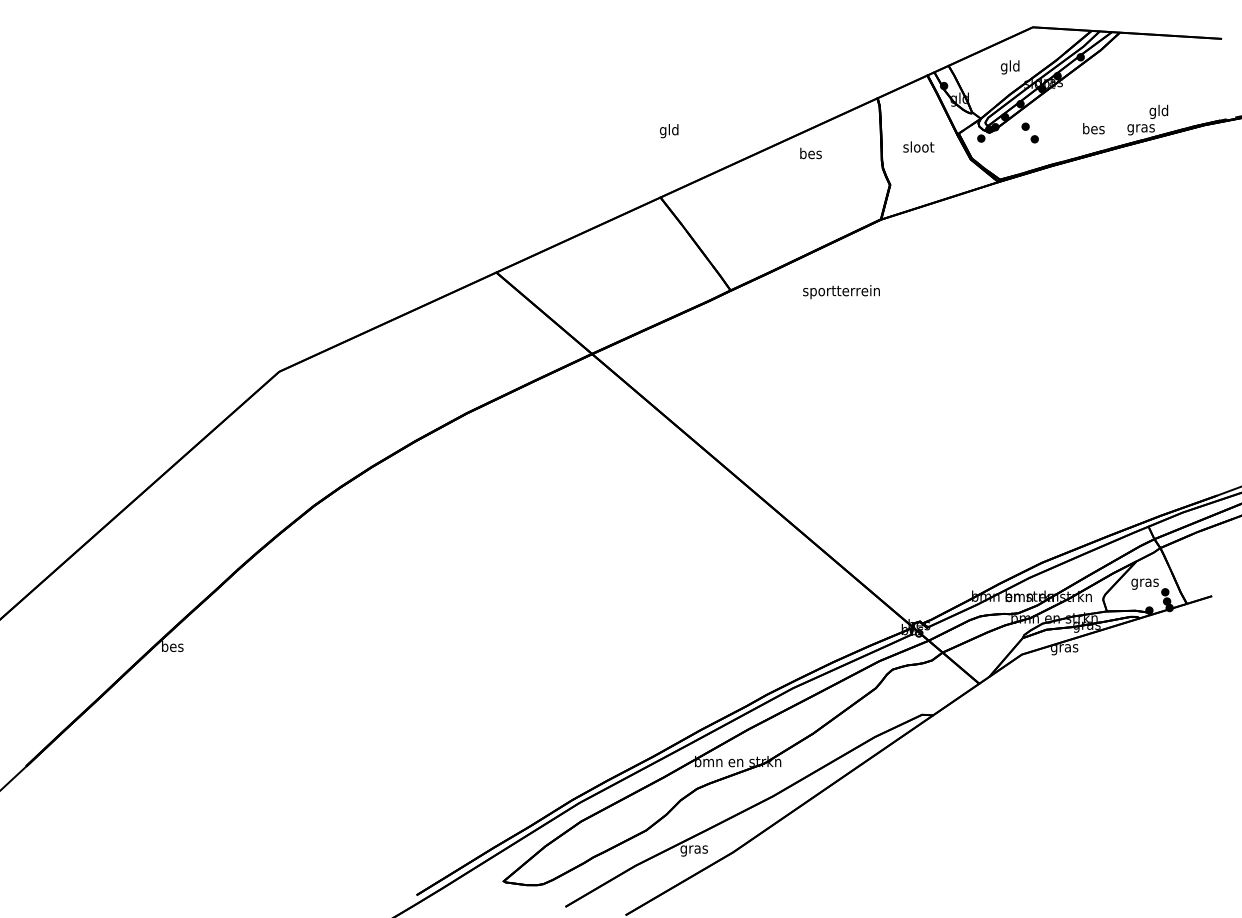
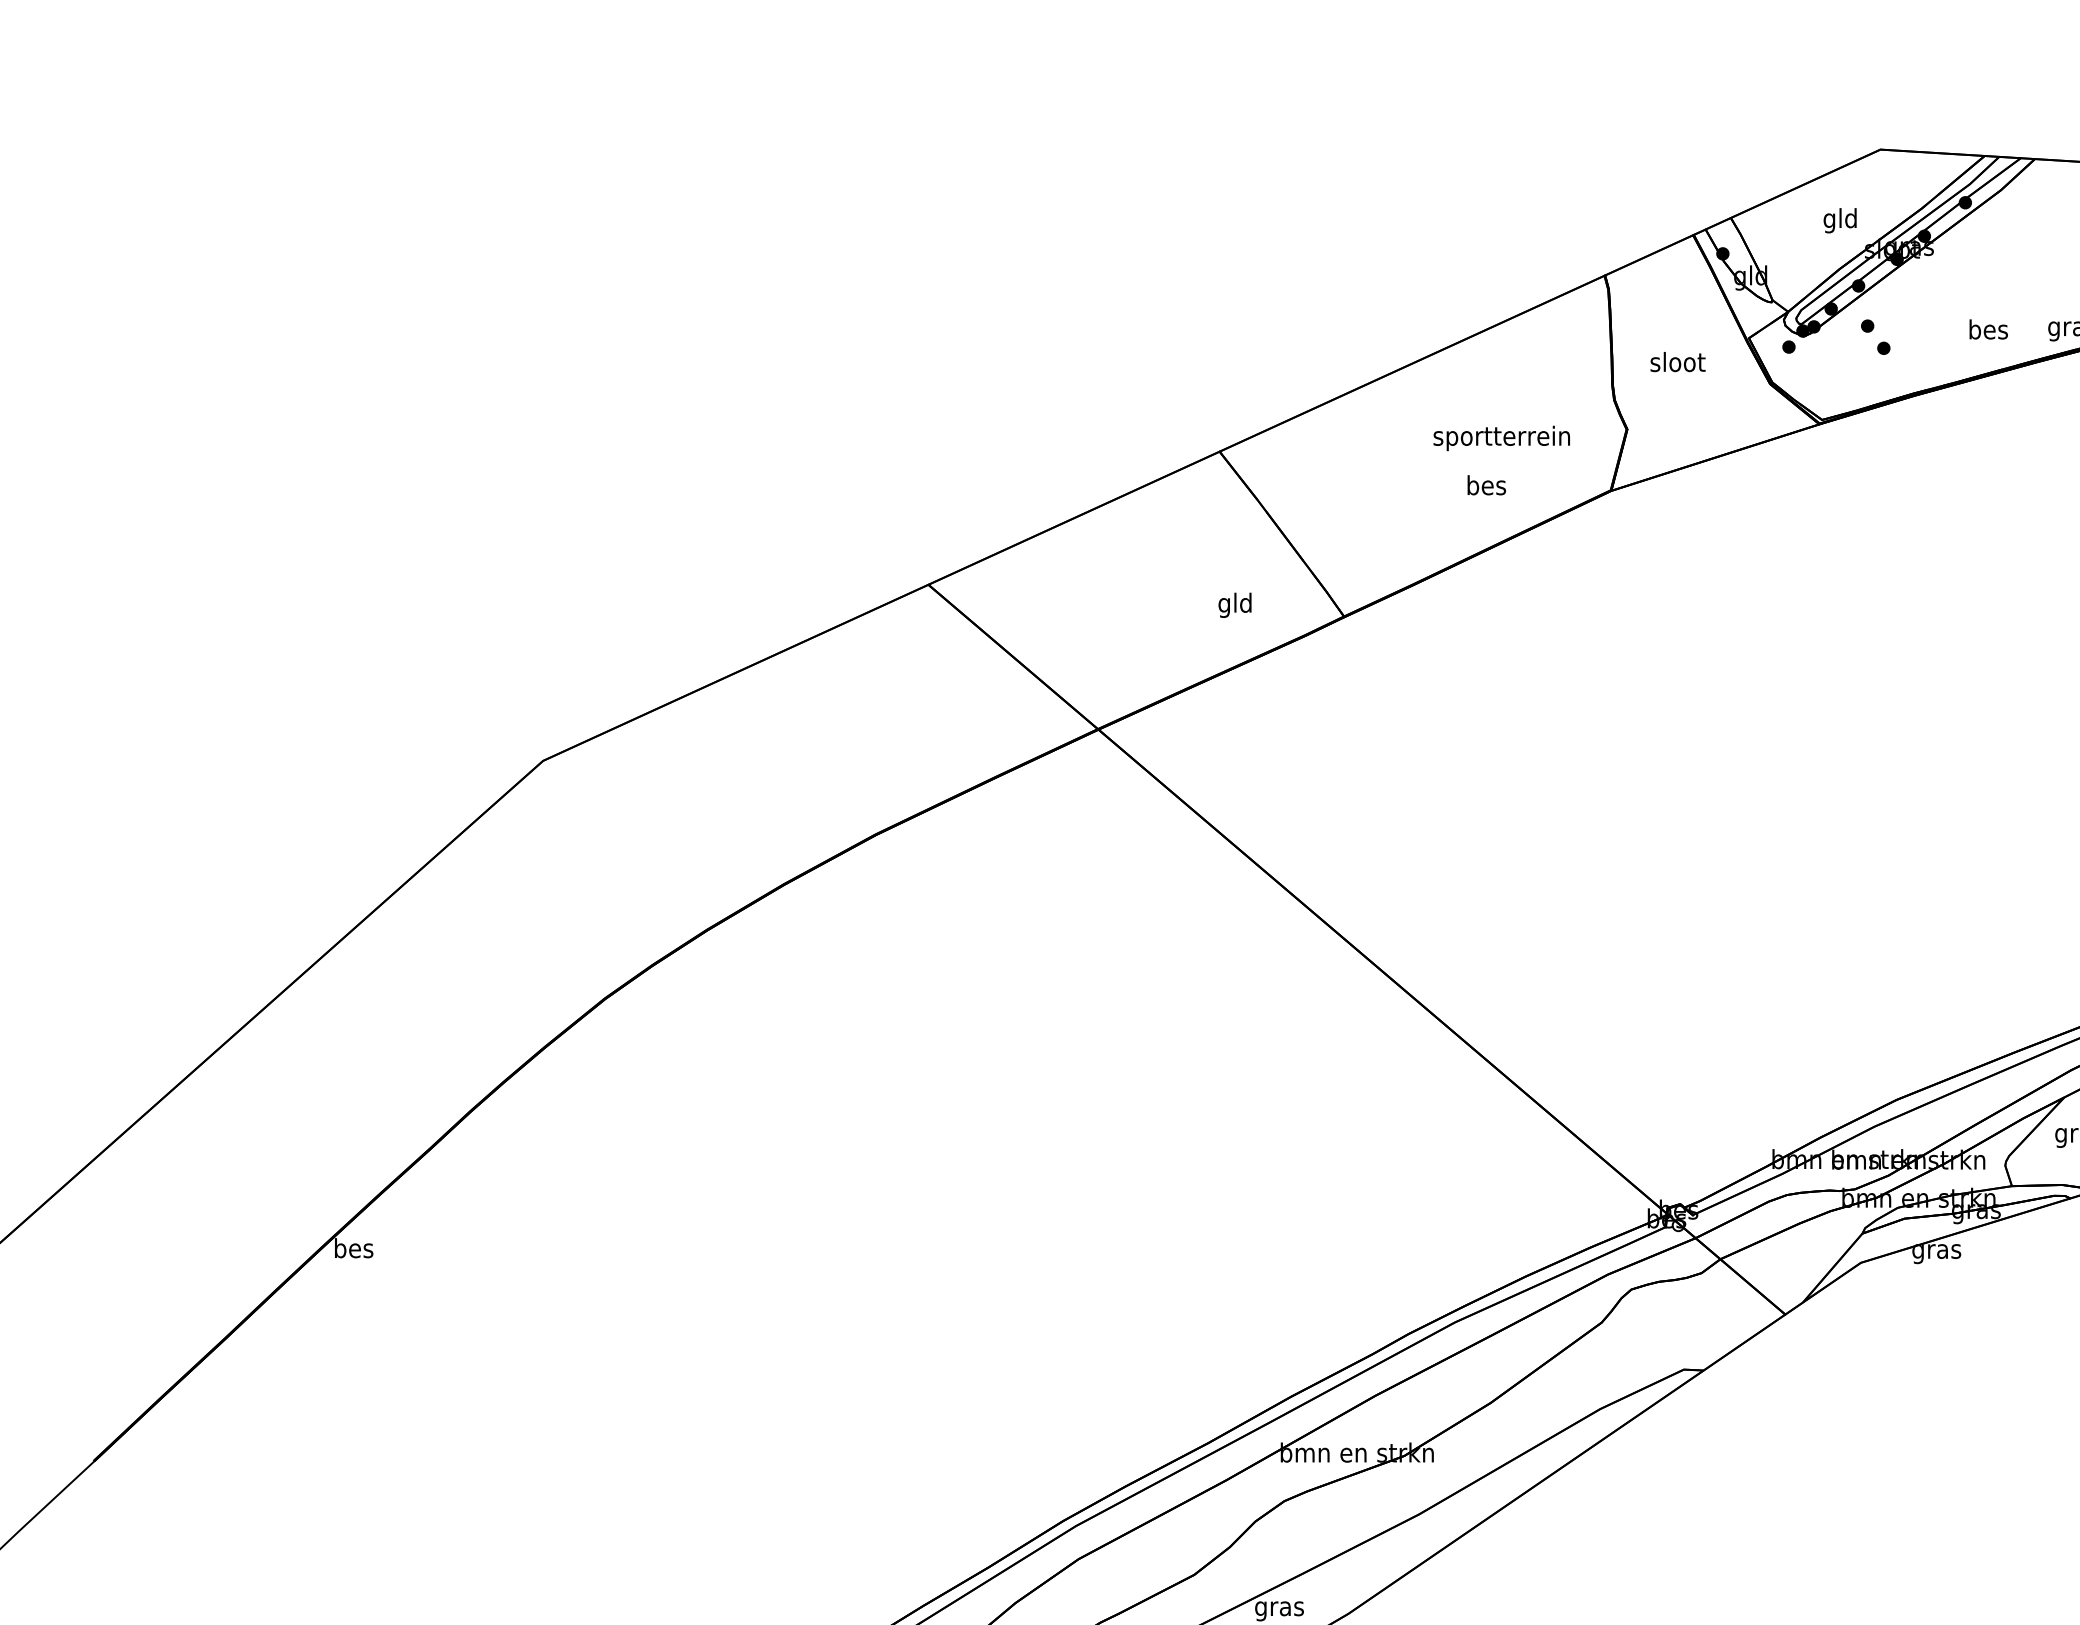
text: (669, 131) -> (1235, 606), moved
text: (810, 153) -> (1485, 485), moved
text: (841, 292) -> (1501, 439), moved

